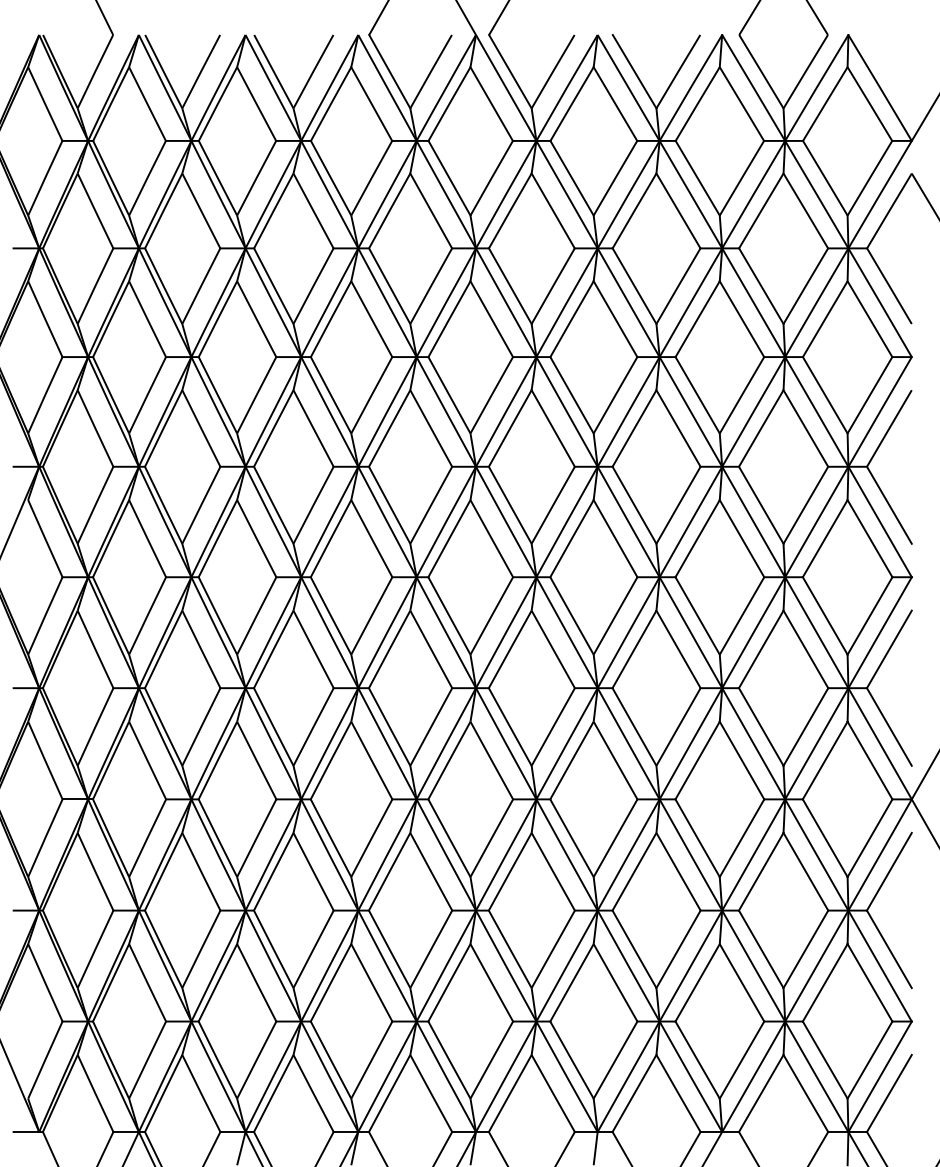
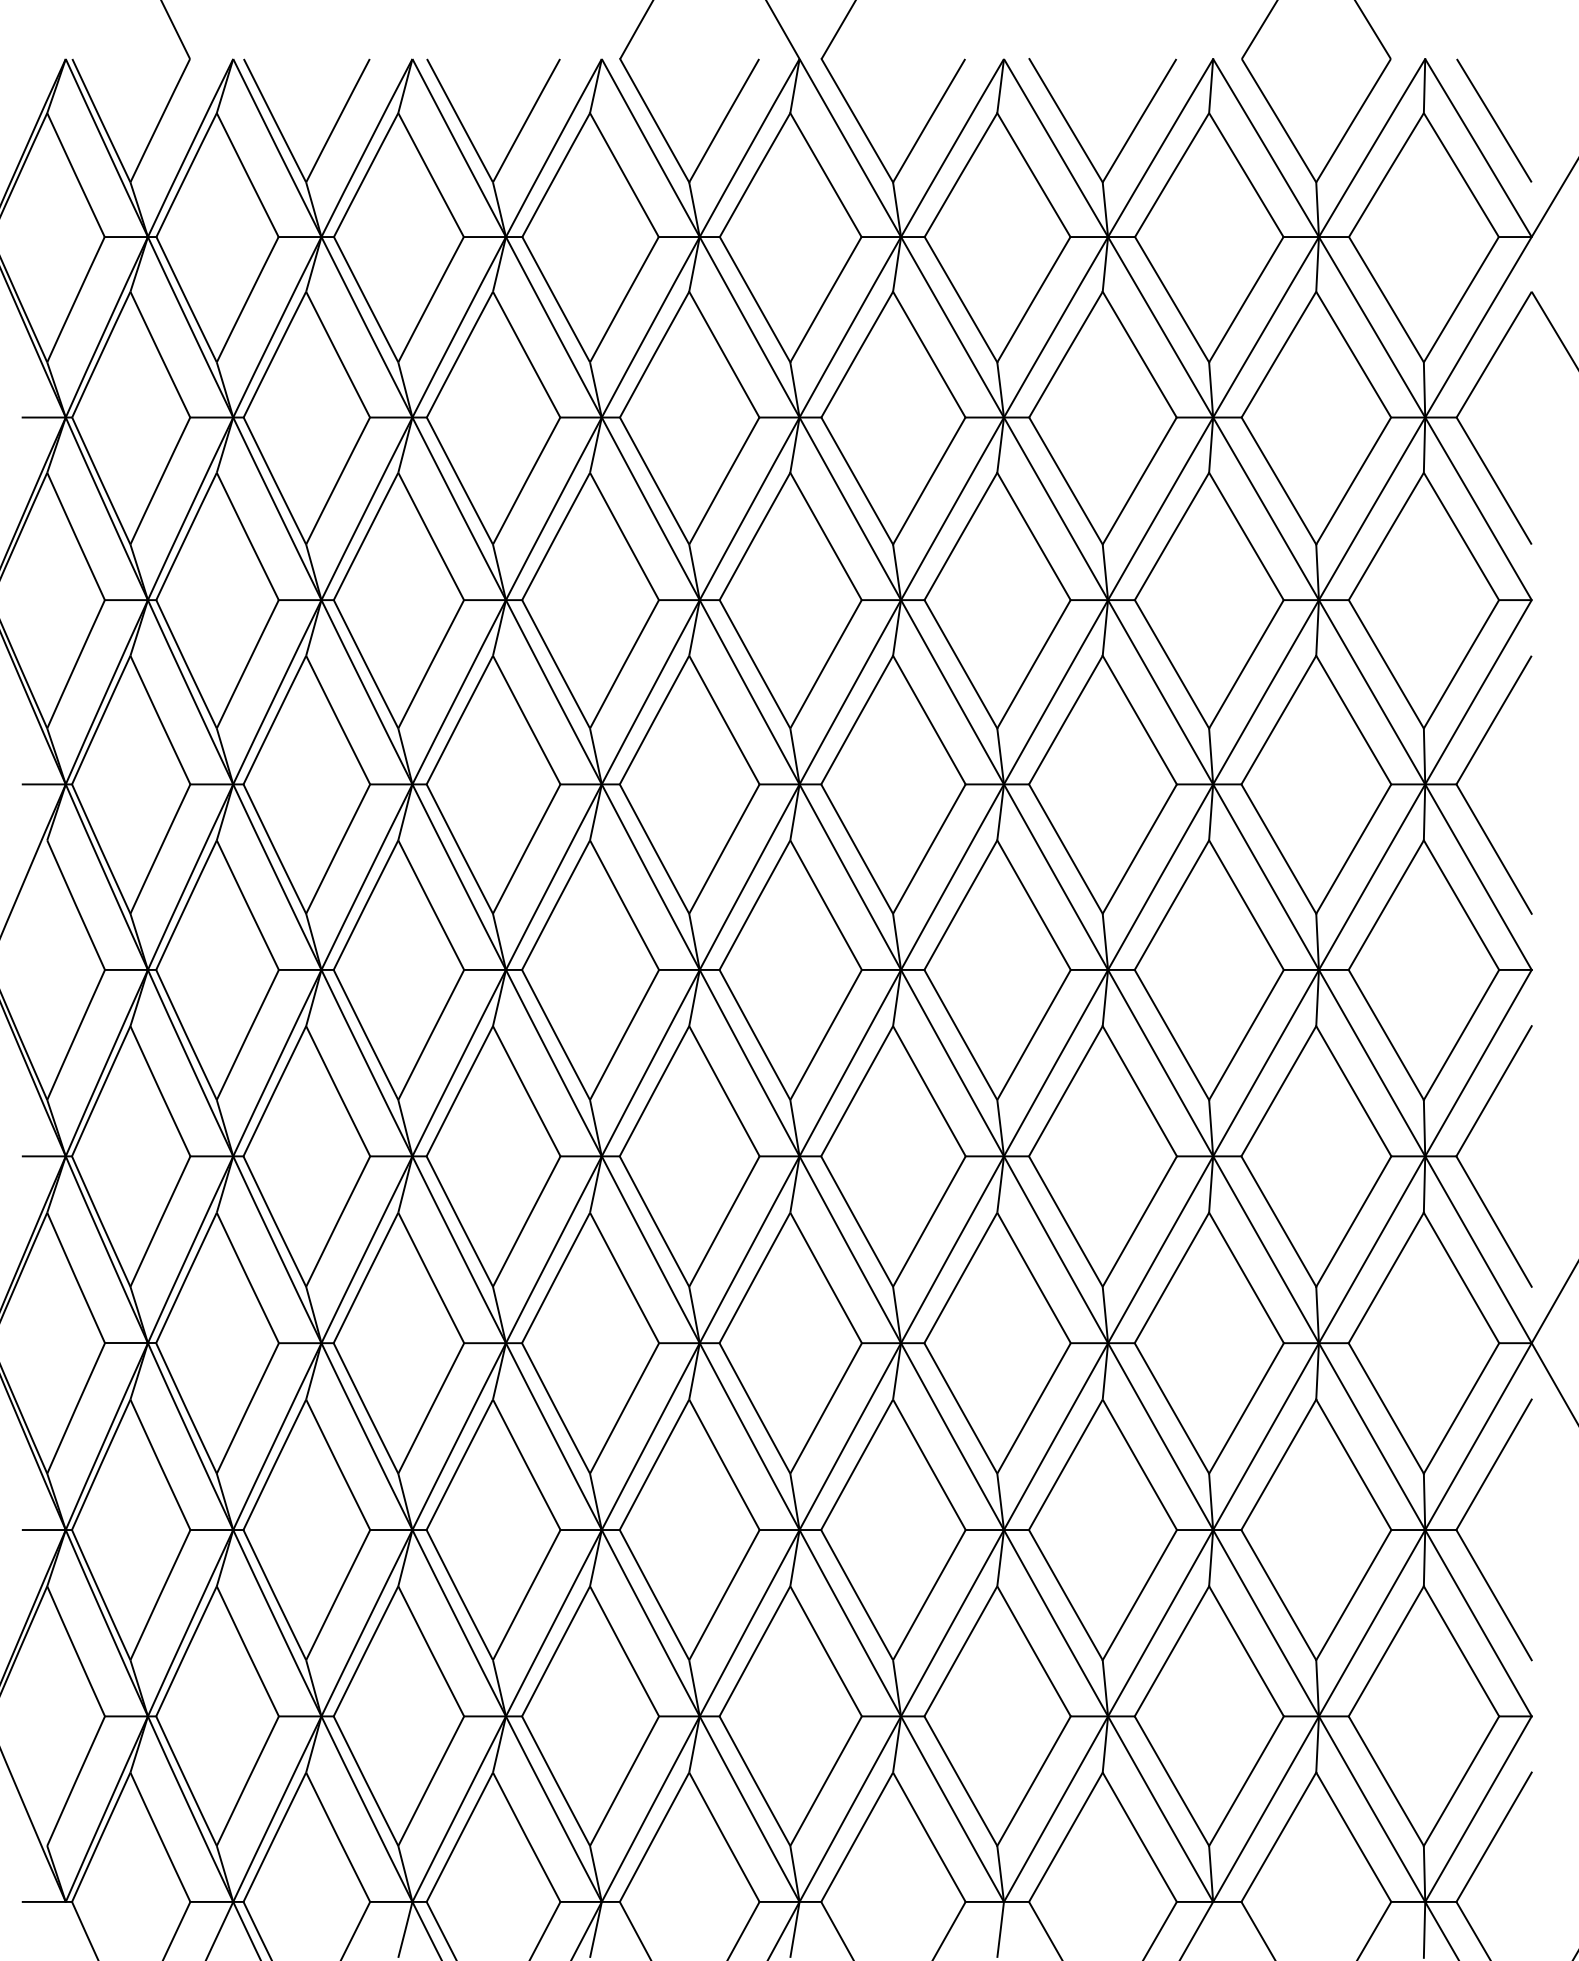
line: (889, 71) -> (1494, 120), added

